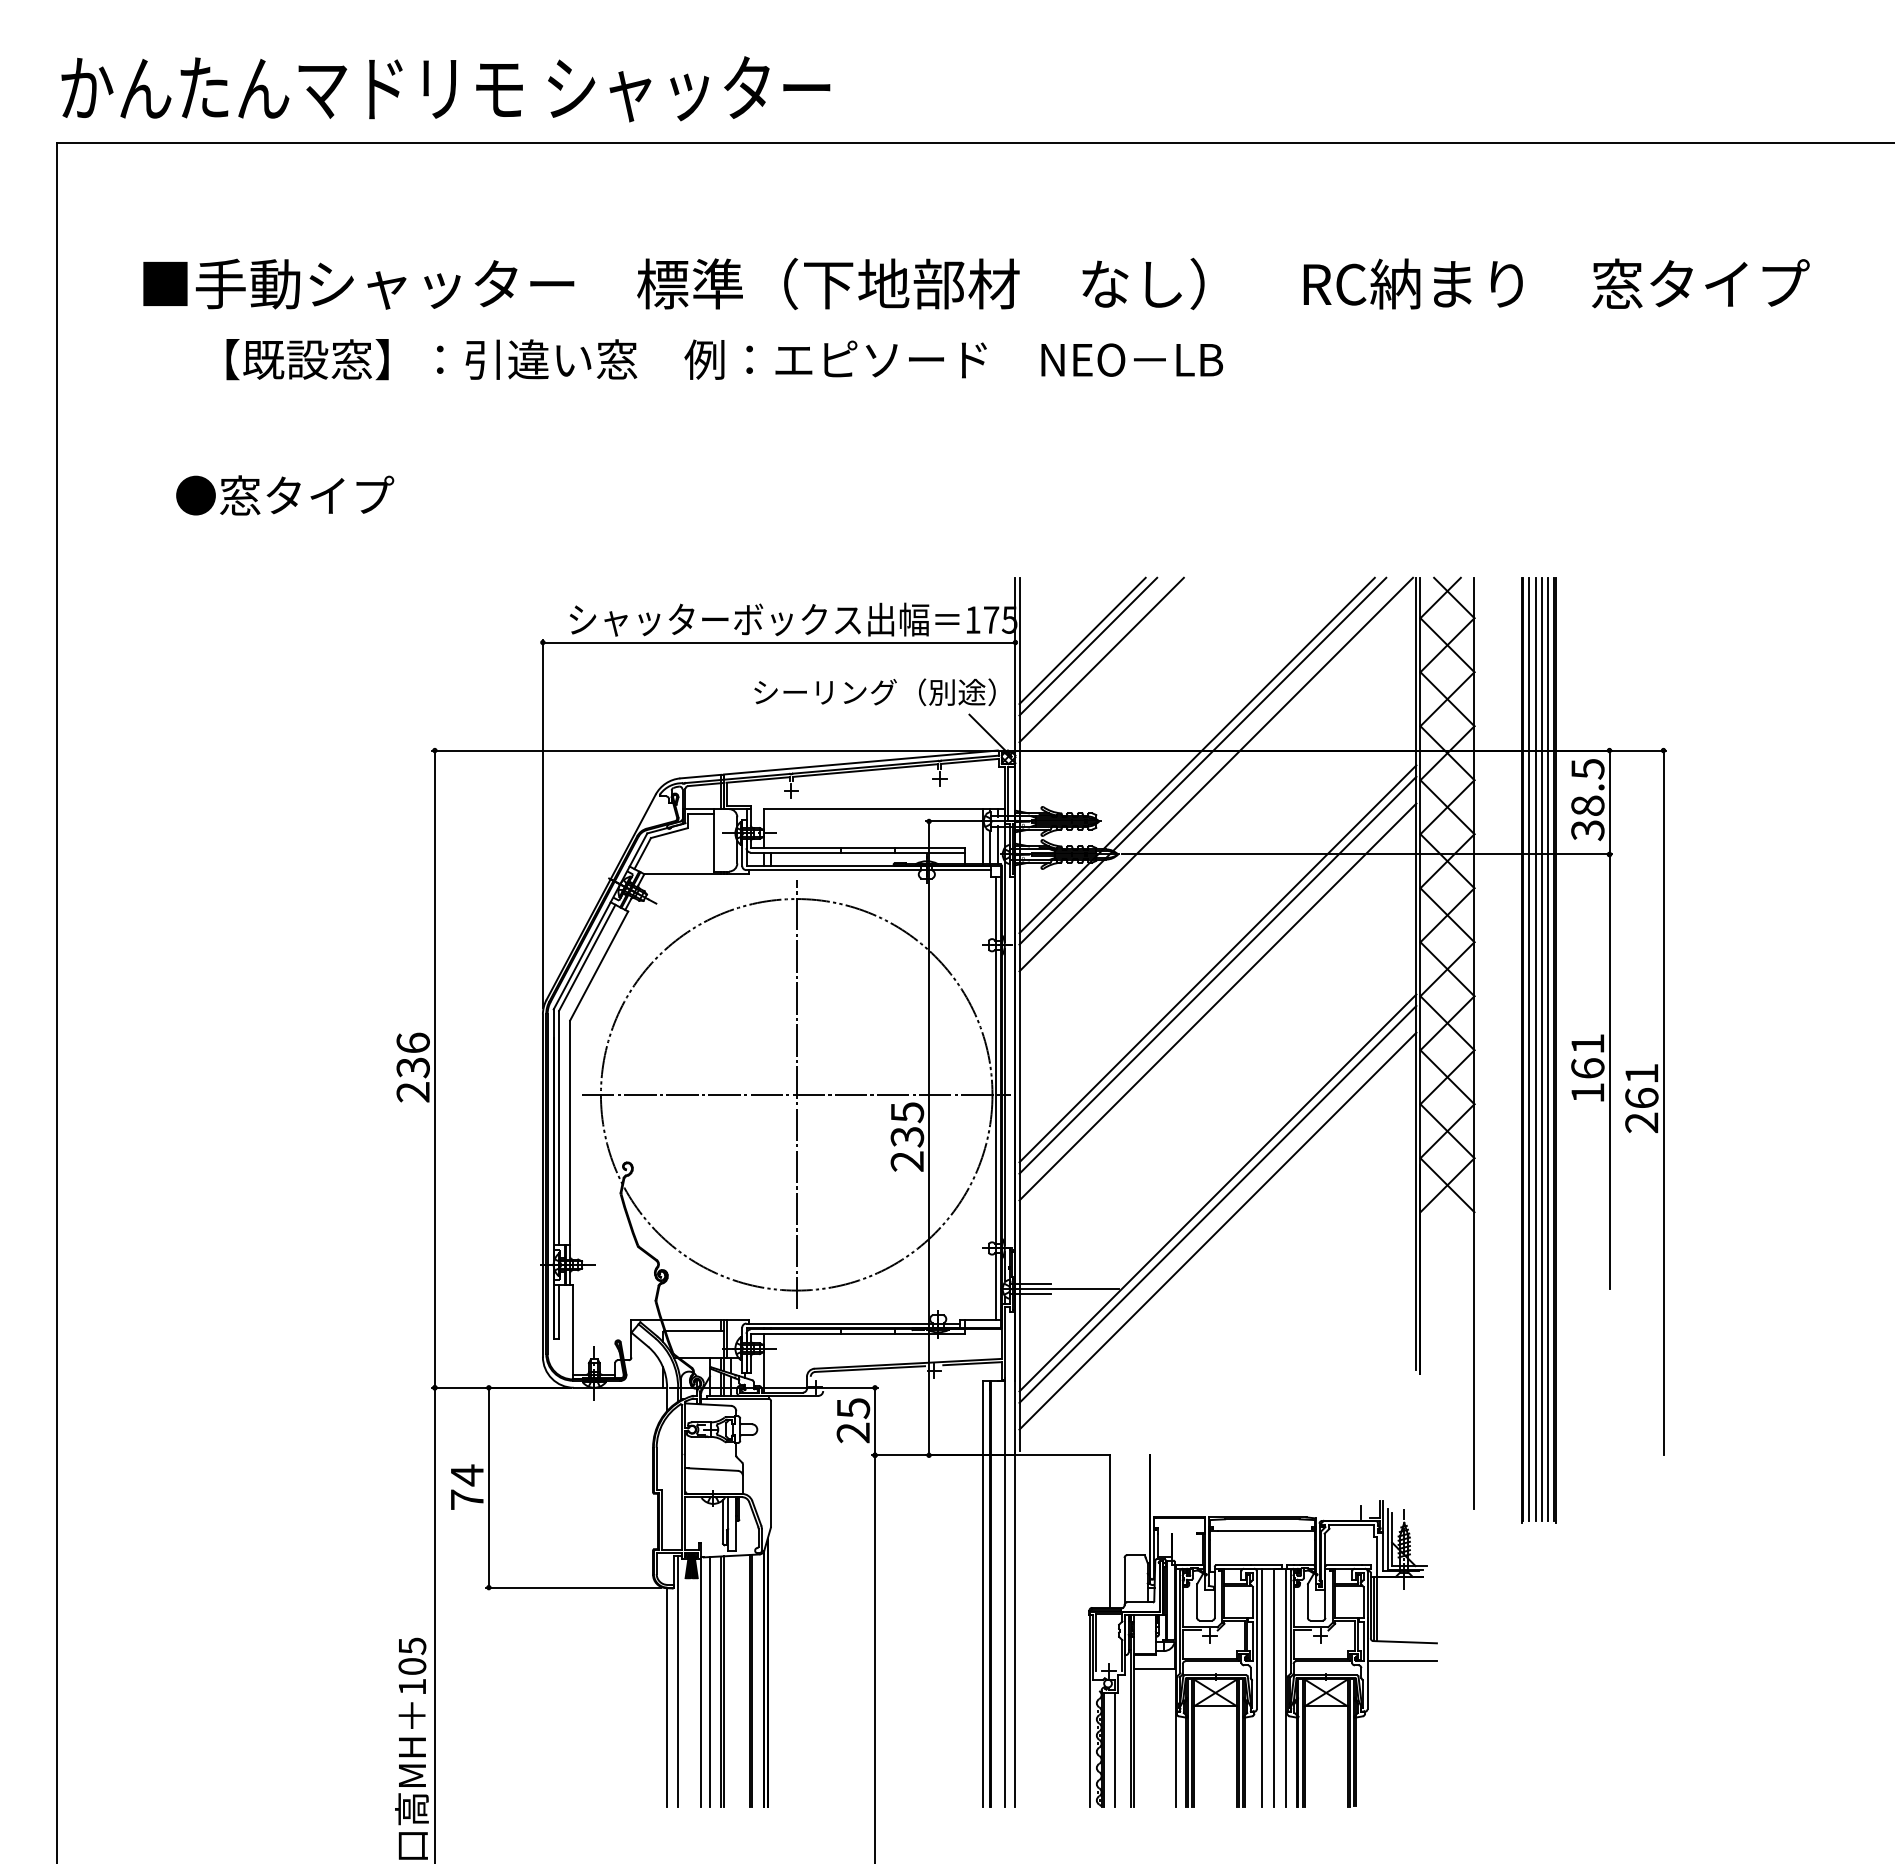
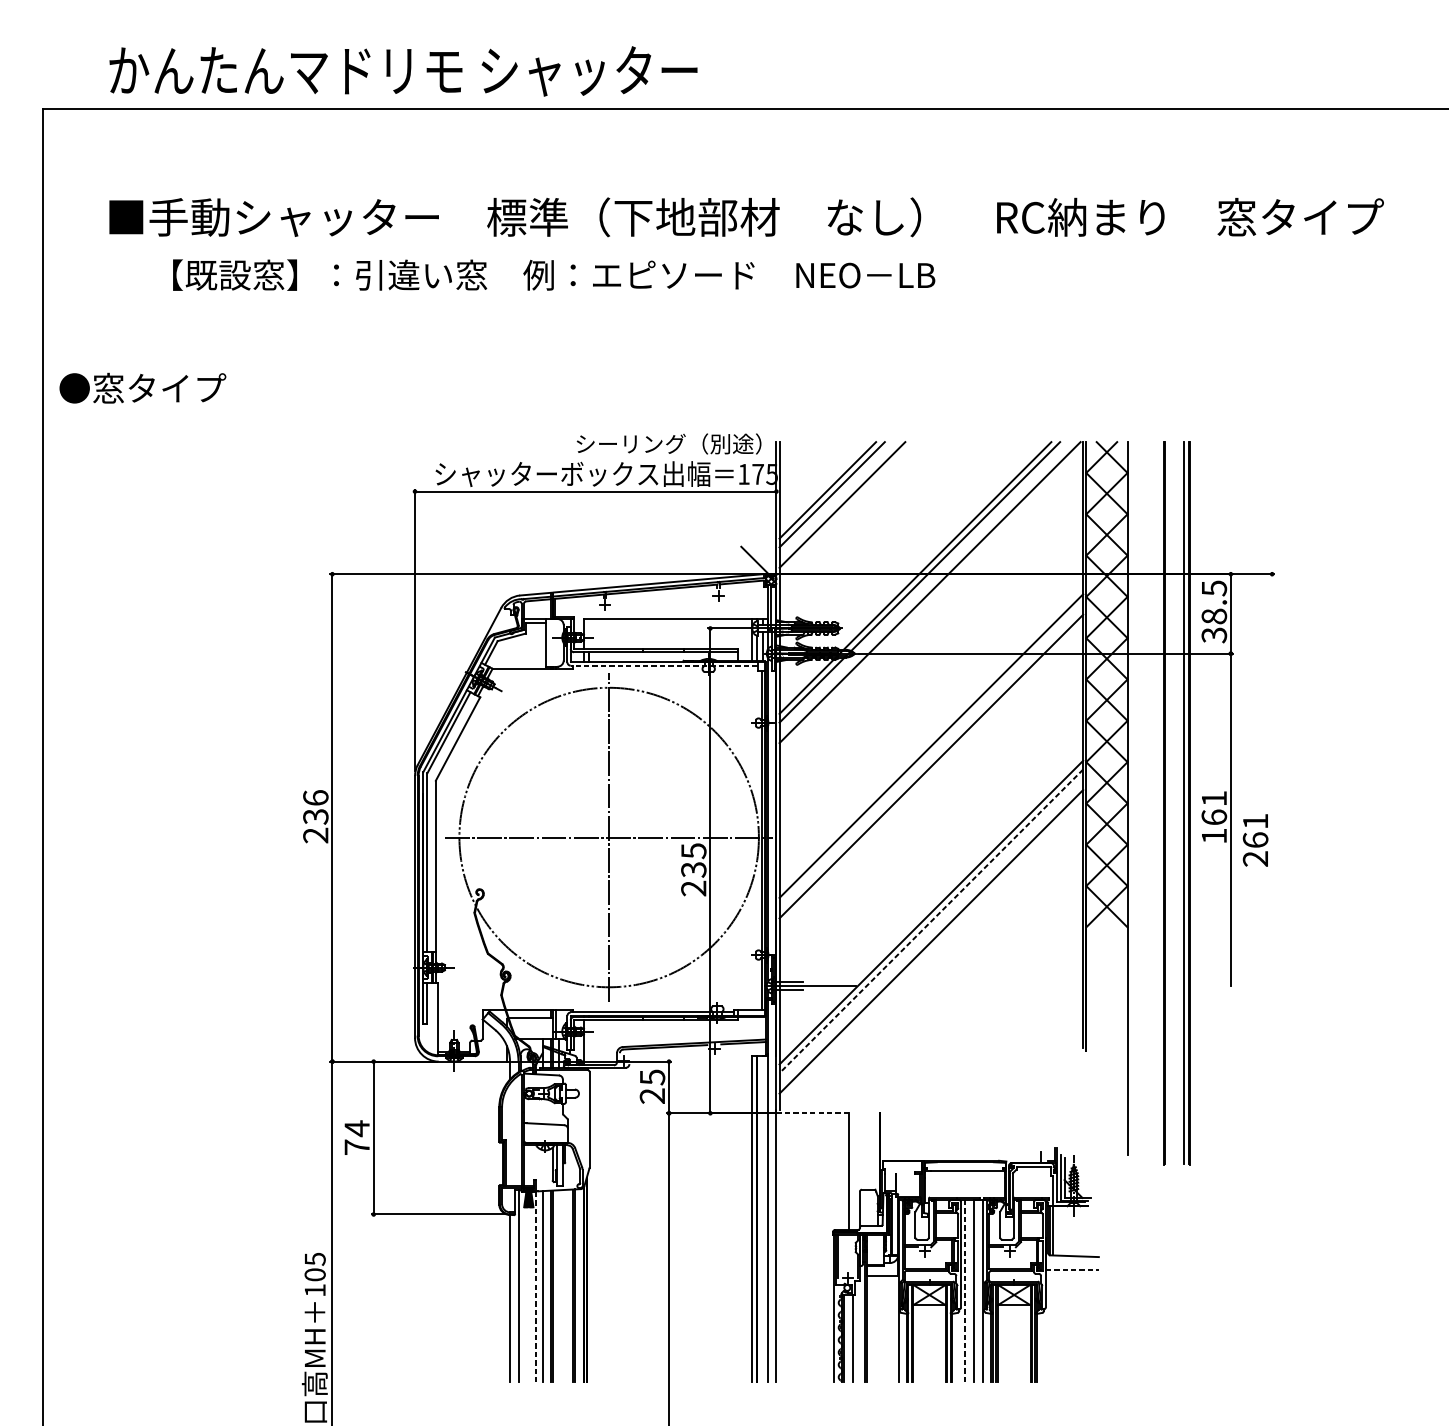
text: (445, 89) -> (403, 71), moved
text: (285, 495) -> (143, 388), moved
text: (874, 692) -> (668, 444), moved
line: (868, 870) -> (664, 665), solid -> dashed
line: (1217, 963) -> (931, 737), removed
line: (1529, 1049) -> (1169, 802), removed
line: (1535, 1049) -> (1174, 802), removed
line: (1541, 1049) -> (1178, 802), removed
line: (1663, 1102) -> (1272, 843), removed
line: (1217, 1204) -> (931, 921), solid -> dashed
line: (1063, 1455) -> (813, 1113), solid -> dashed
line: (1402, 1660) -> (1072, 1270), solid -> dashed
line: (700, 1682) -> (535, 1287), solid -> dashed
line: (1261, 1688) -> (964, 1291), solid -> dashed

